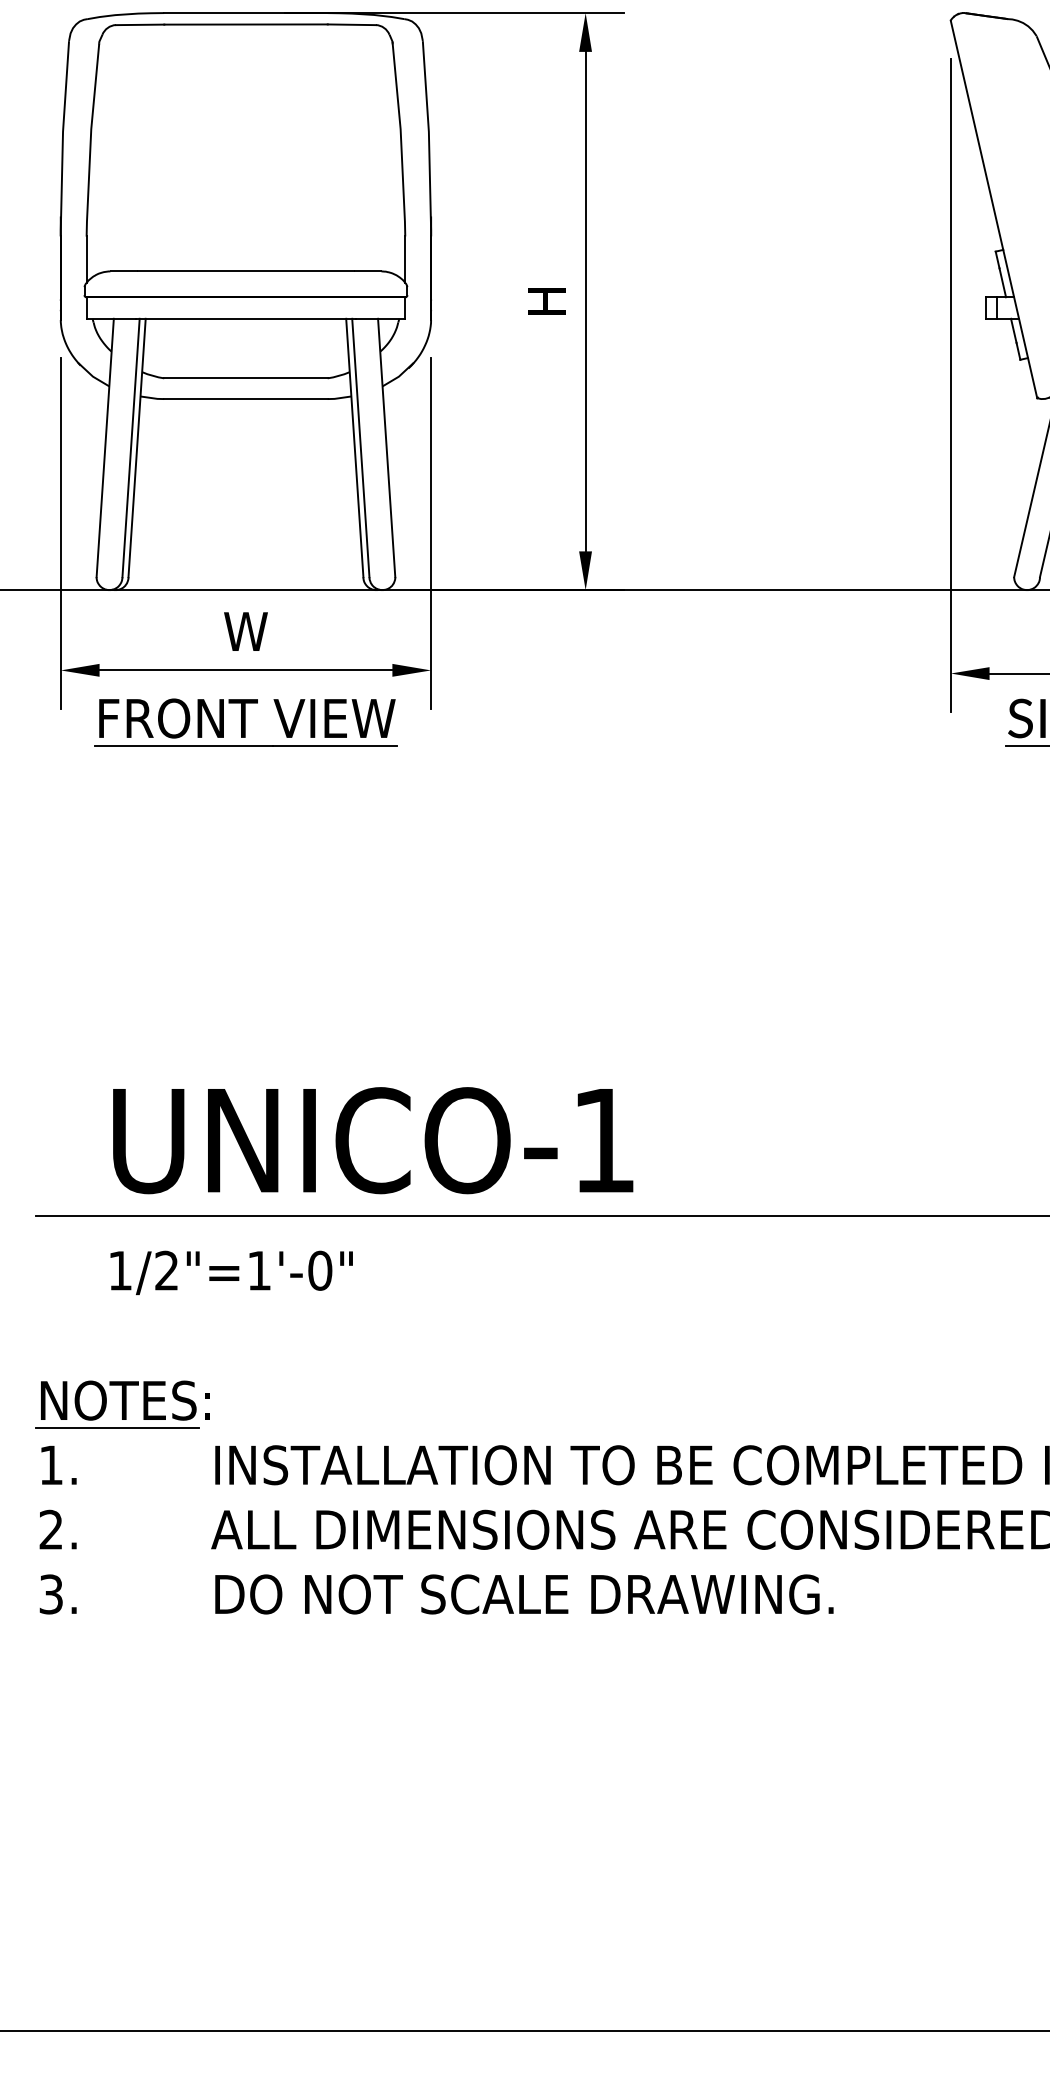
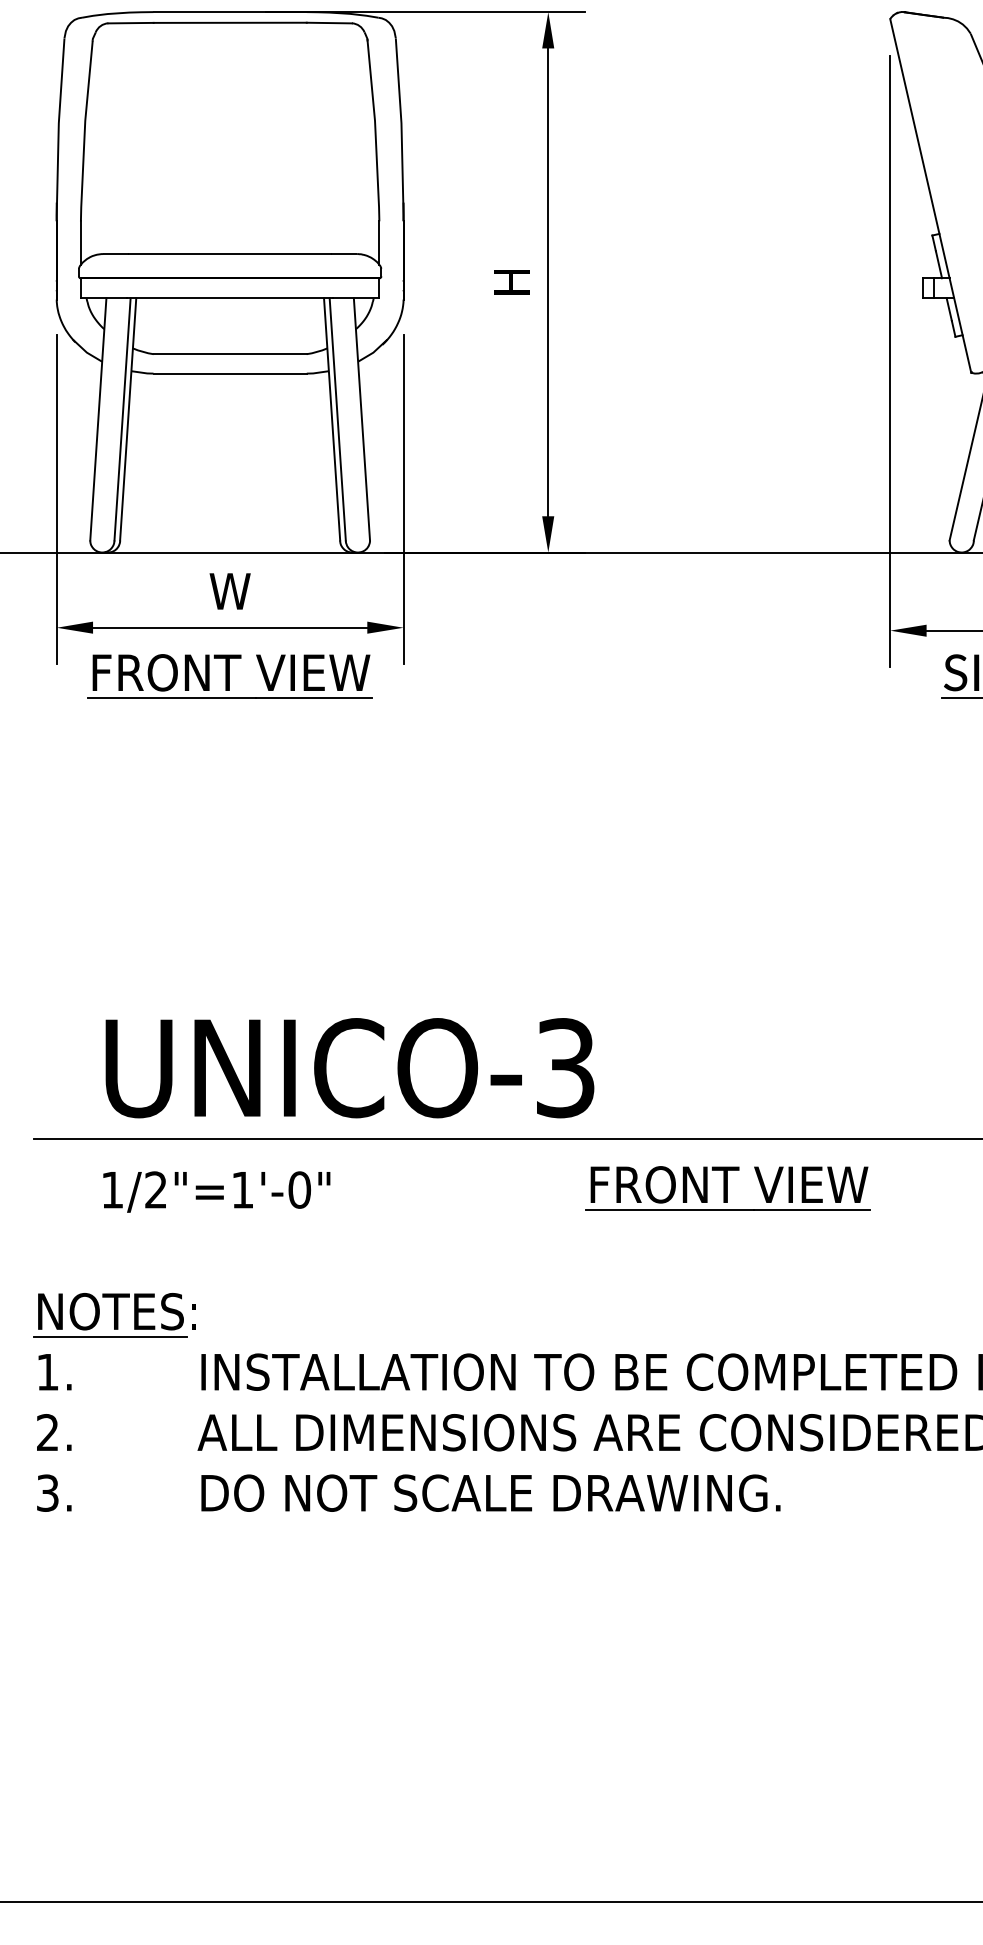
text: (604, 1140) -> (565, 1068), UNICO-1 -> UNICO-3
part: (776, 1269) -> (727, 1188), added

